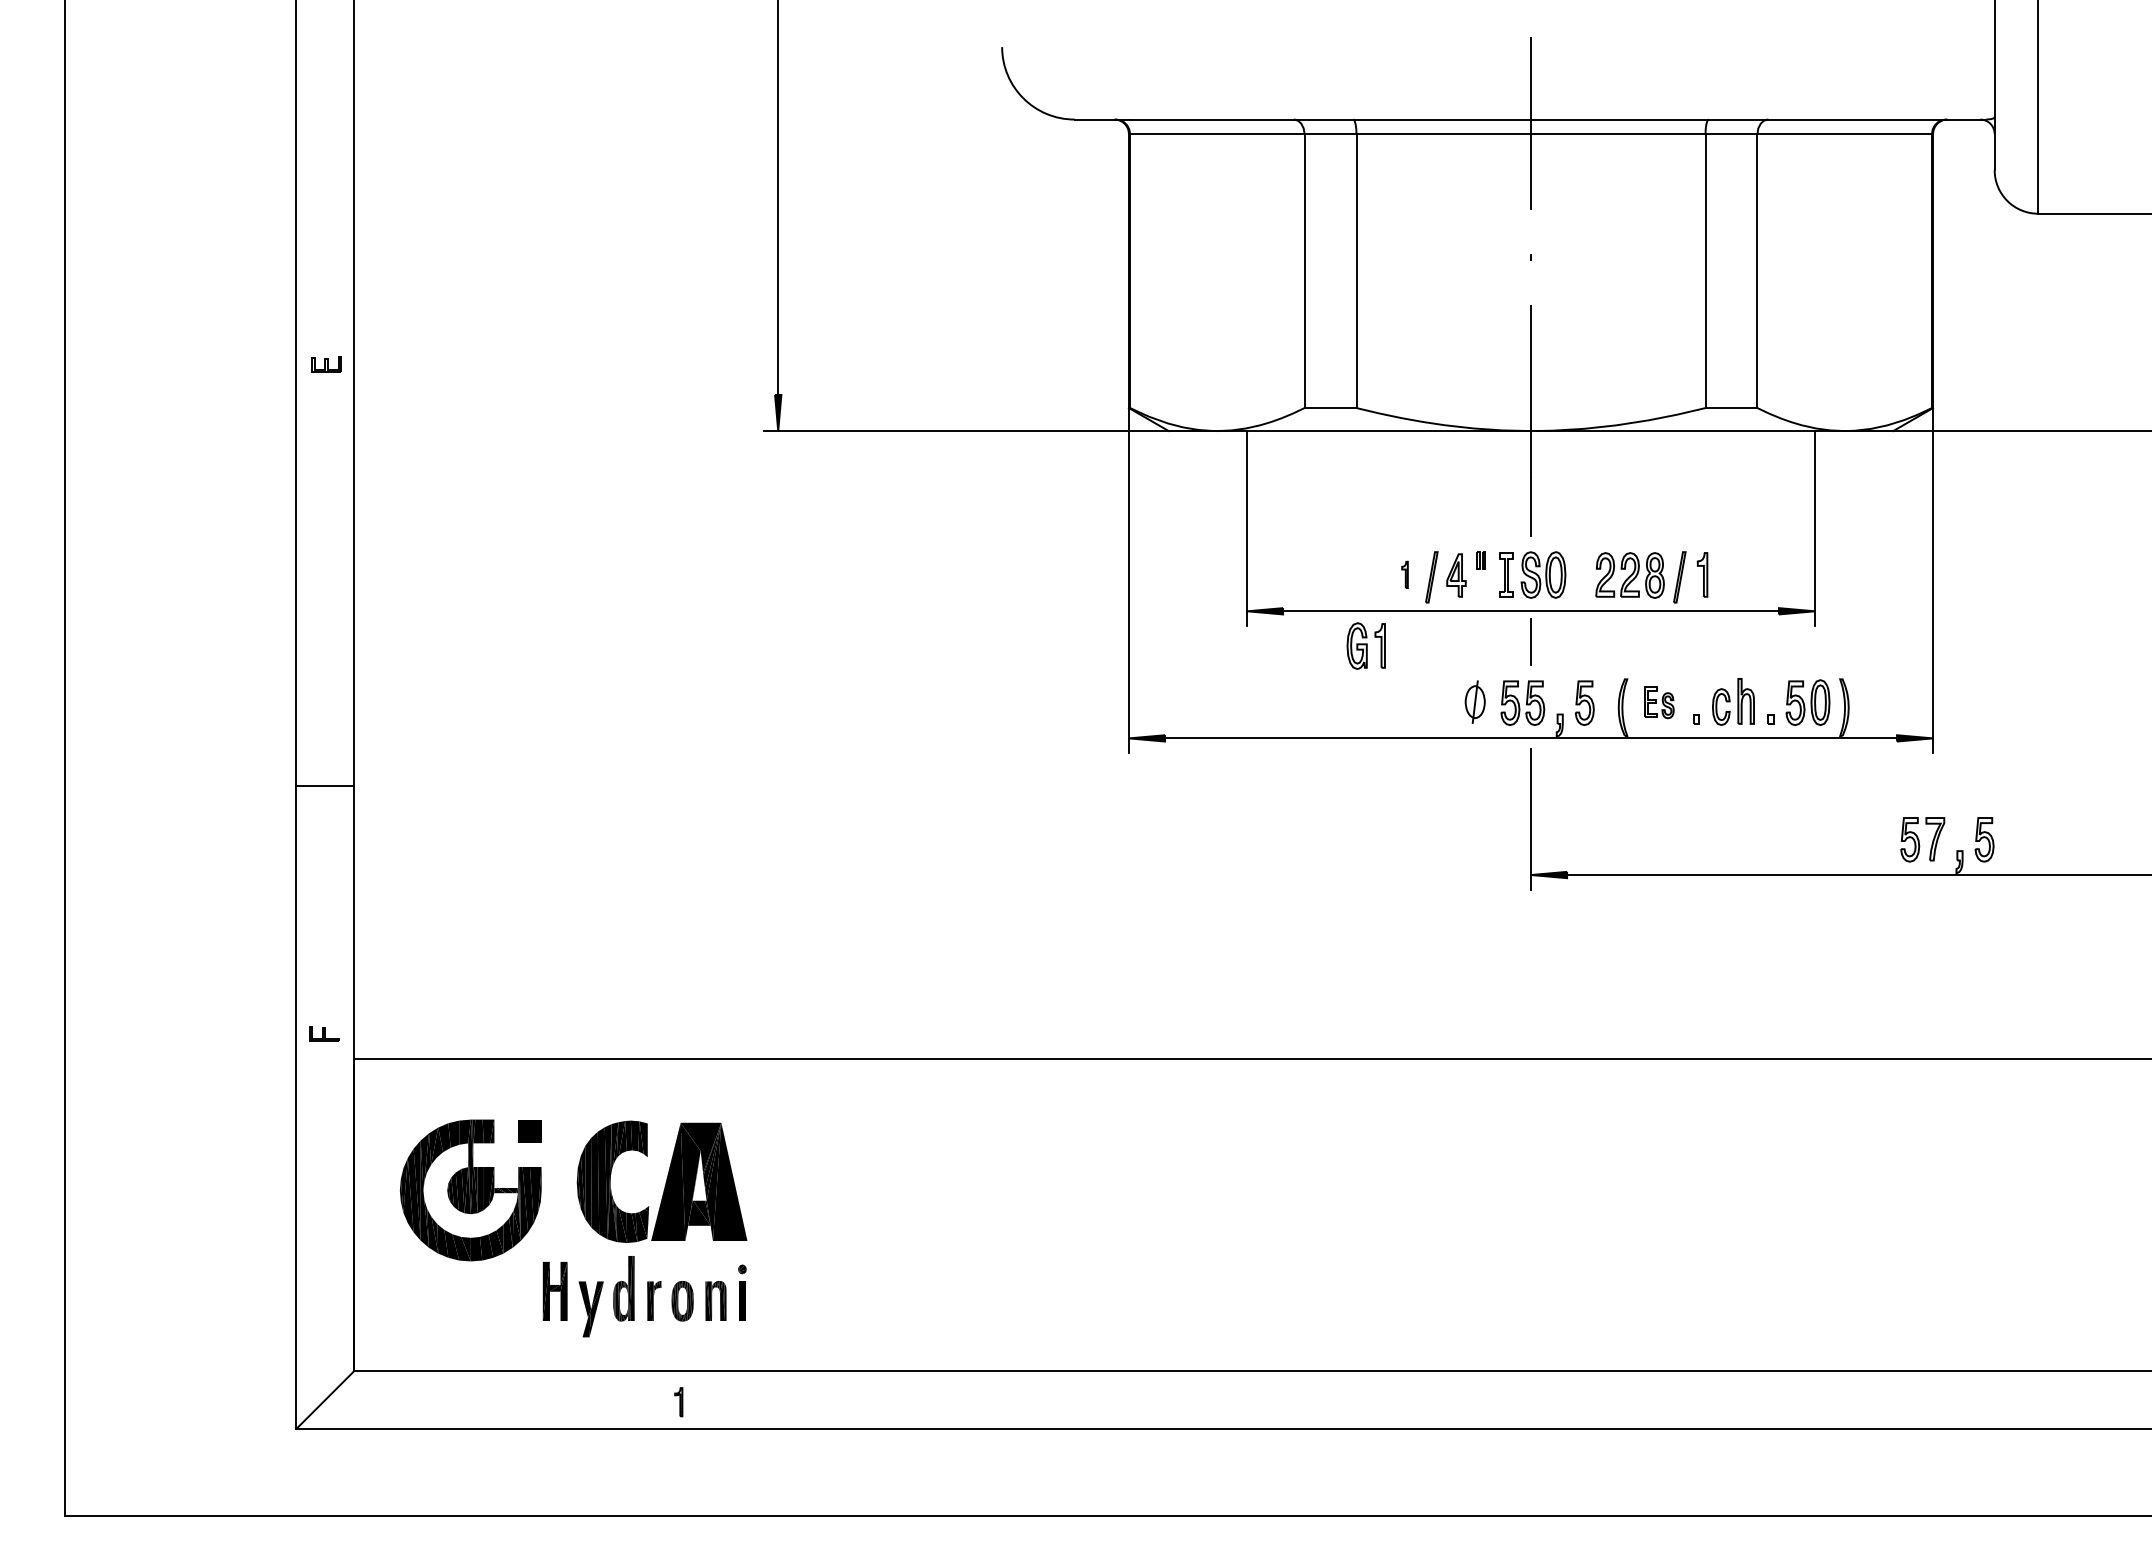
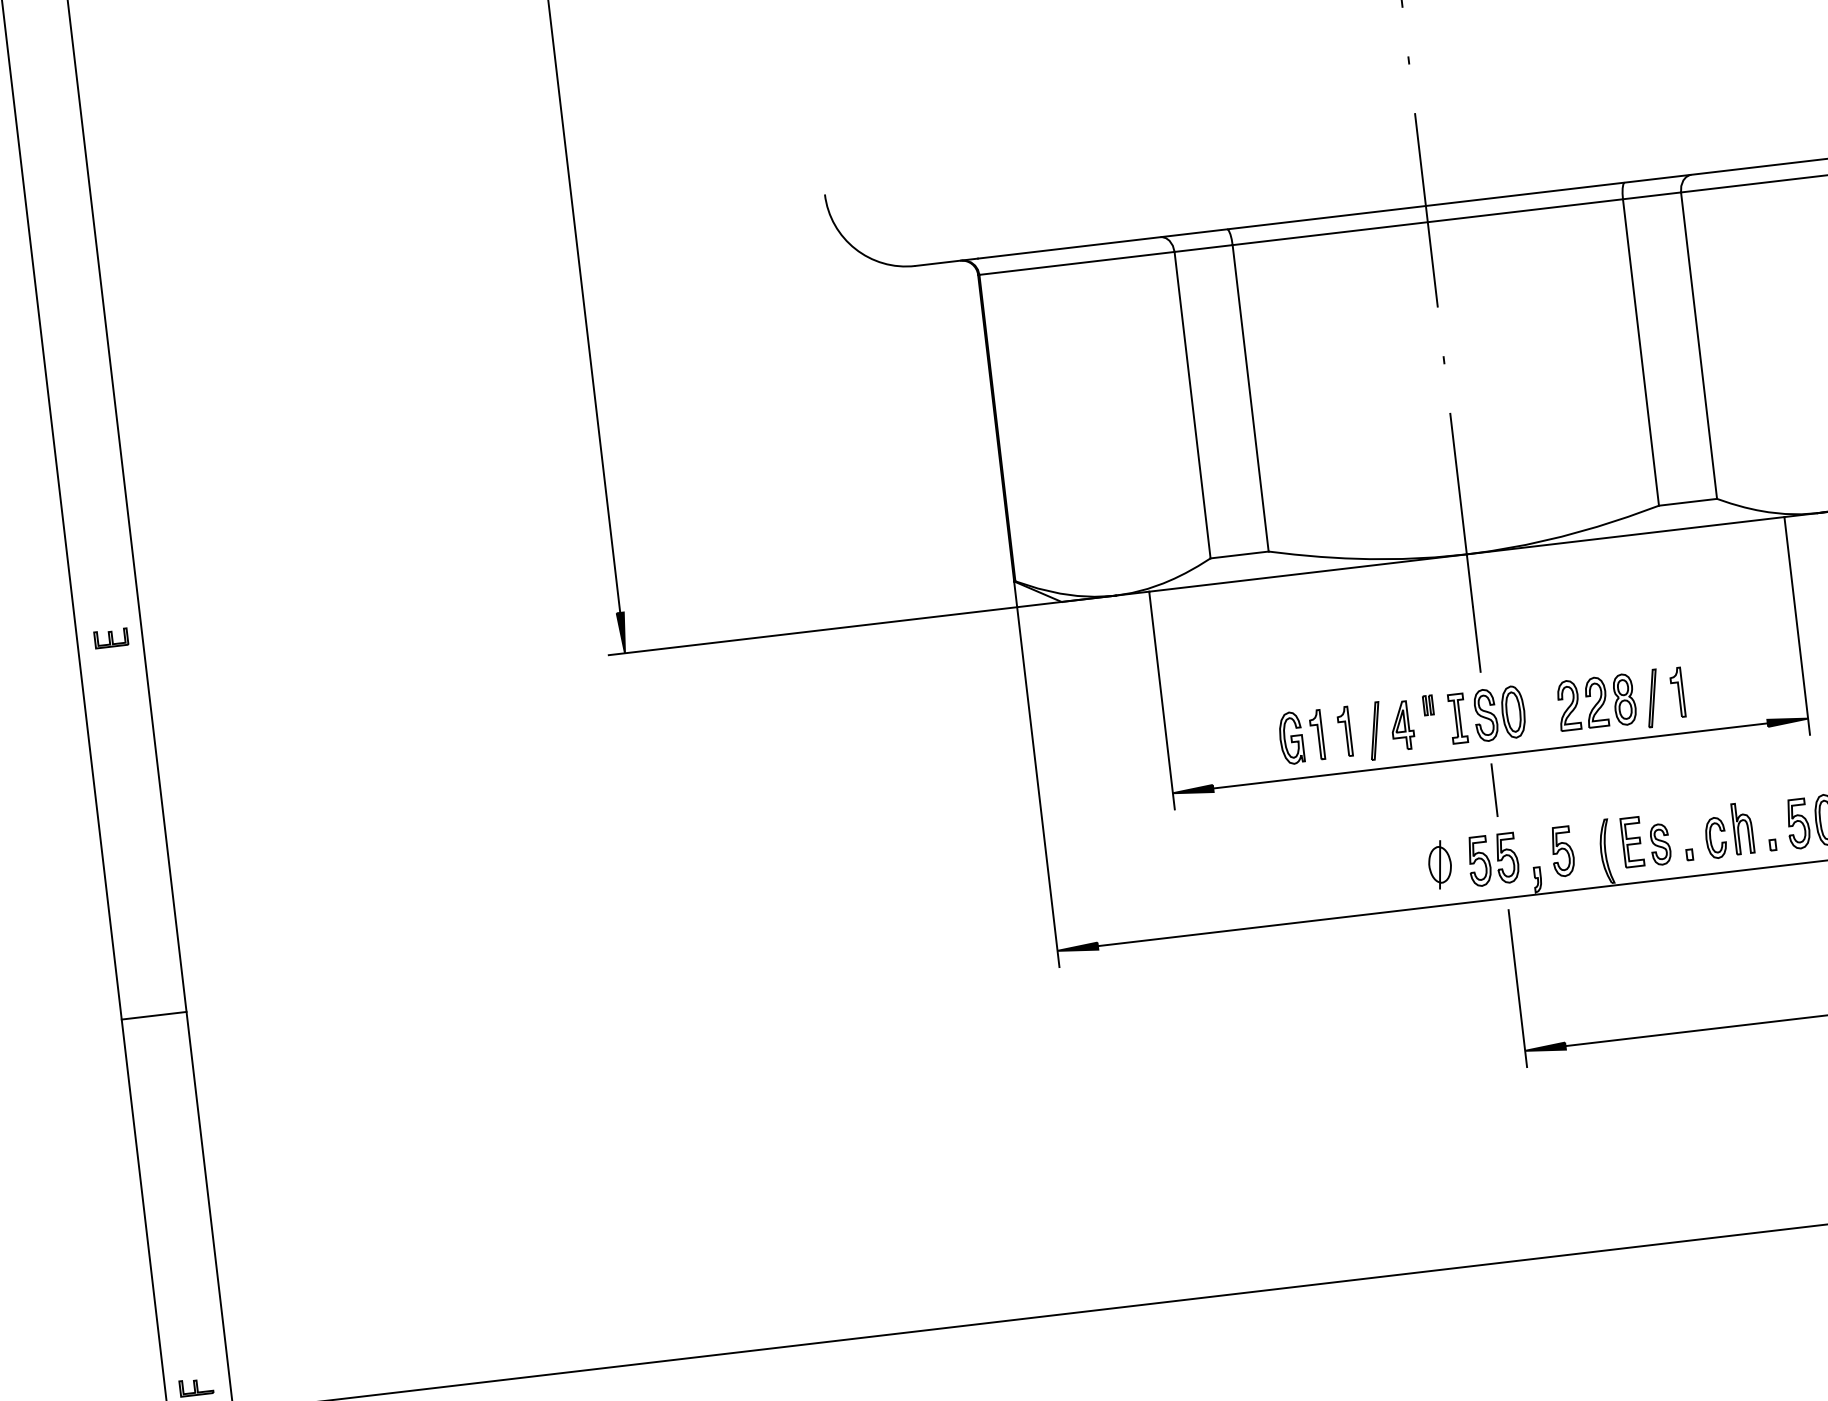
part: (1404, 574) -> (1344, 731), size x1.67
part: (1365, 645) -> (1300, 736), moved
part: (1659, 702) -> (1646, 841), size x1.43
line: (325, 786) -> (154, 1016), moved

